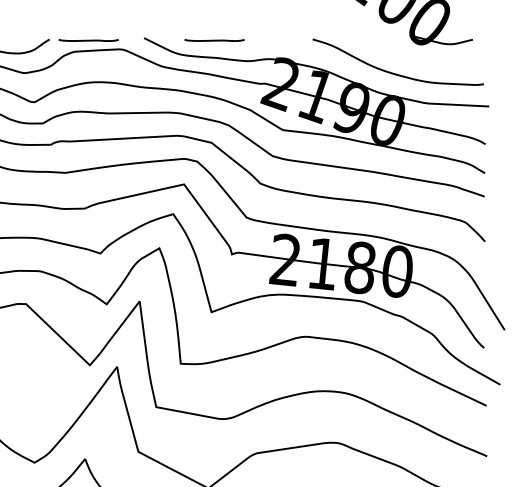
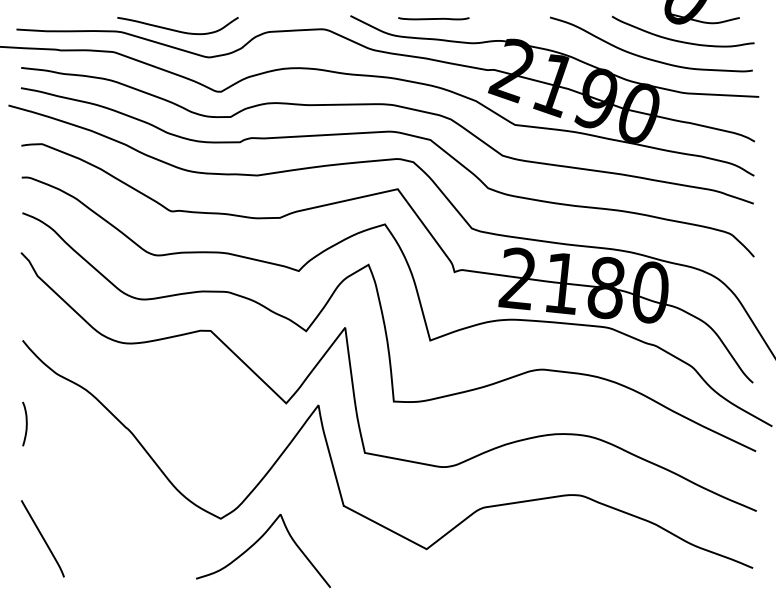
line: (88, 40) -> (284, 18), removed
curve: (422, 58) -> (680, 40), added

